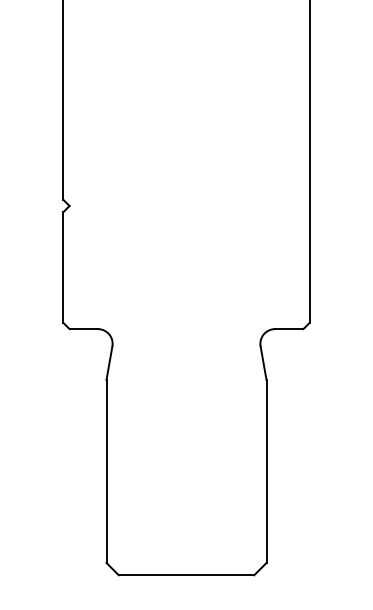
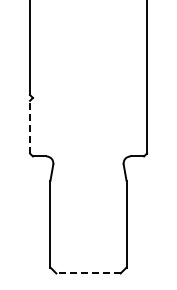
line: (64, 266) -> (30, 126), solid -> dashed
line: (186, 575) -> (88, 273), solid -> dashed

